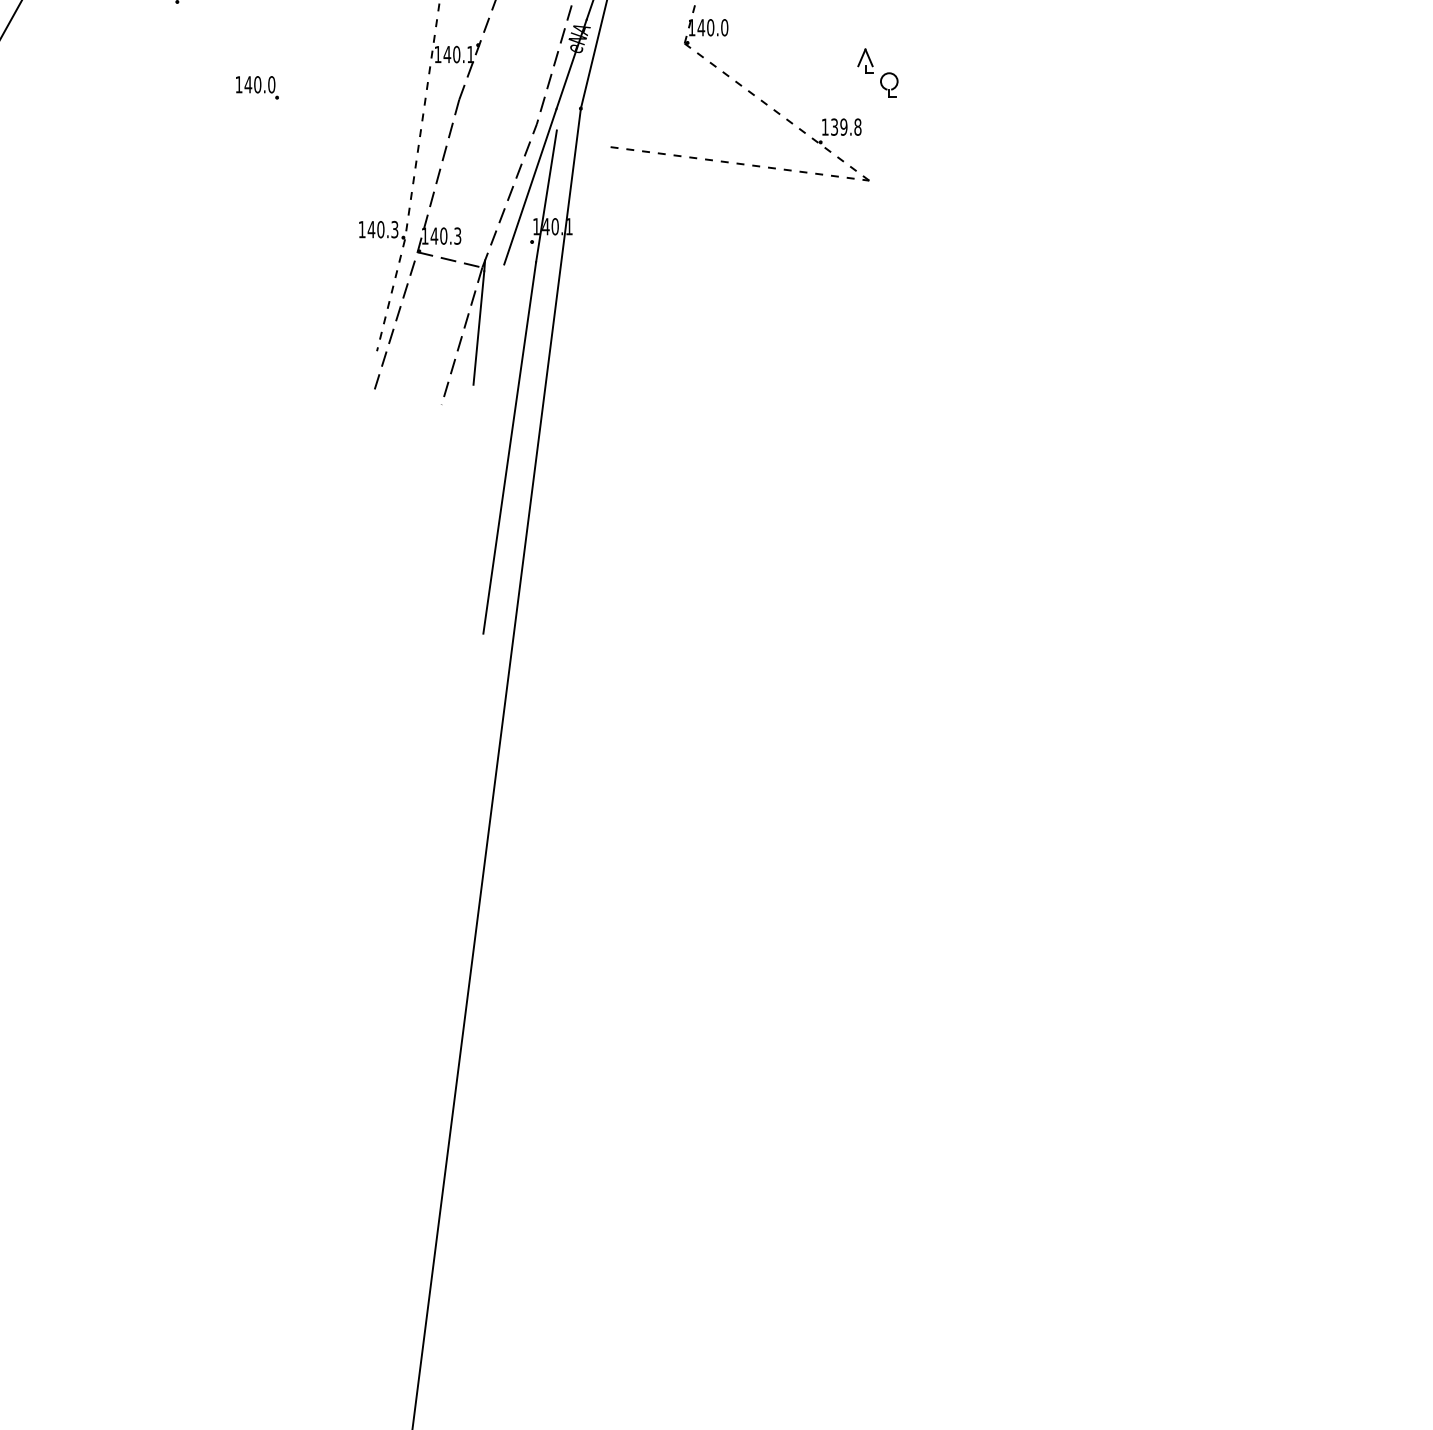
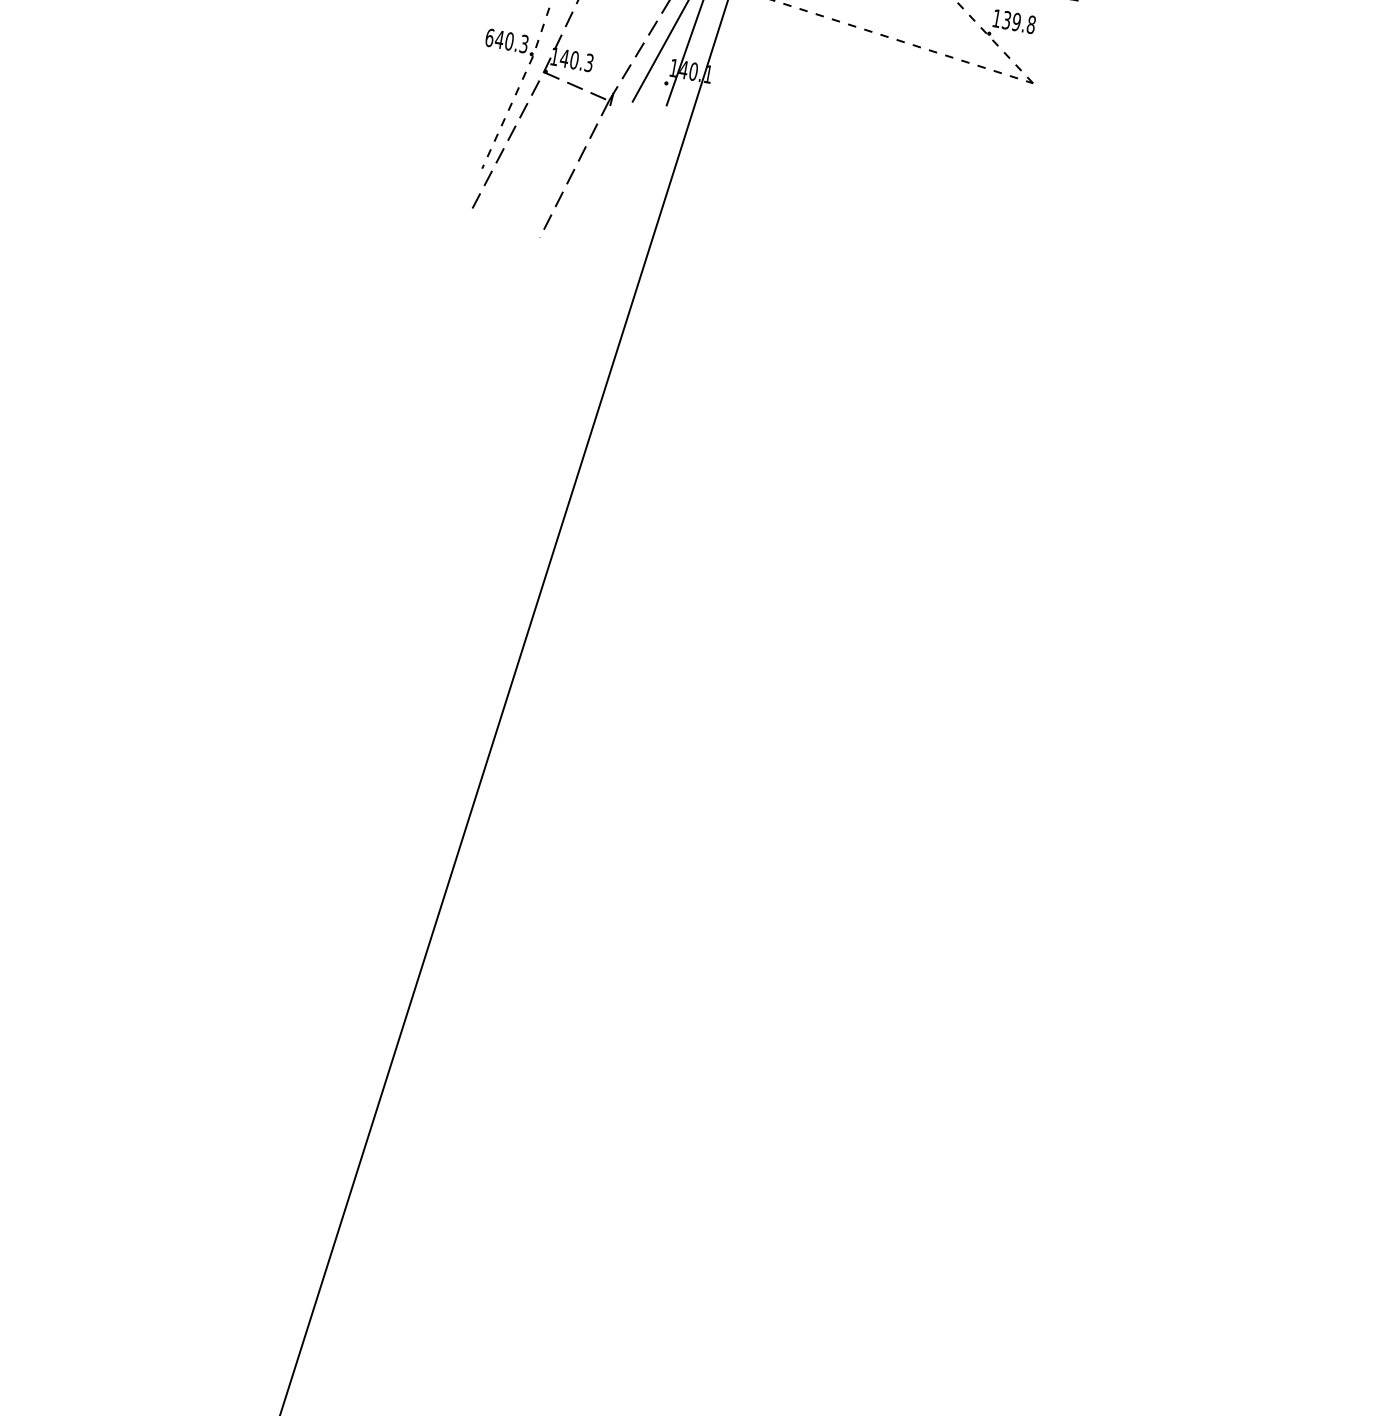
text: (361, 229) -> (489, 37), 140.3 -> 640.3
line: (478, 327) -> (593, 163), removed
line: (509, 447) -> (603, 295), removed

